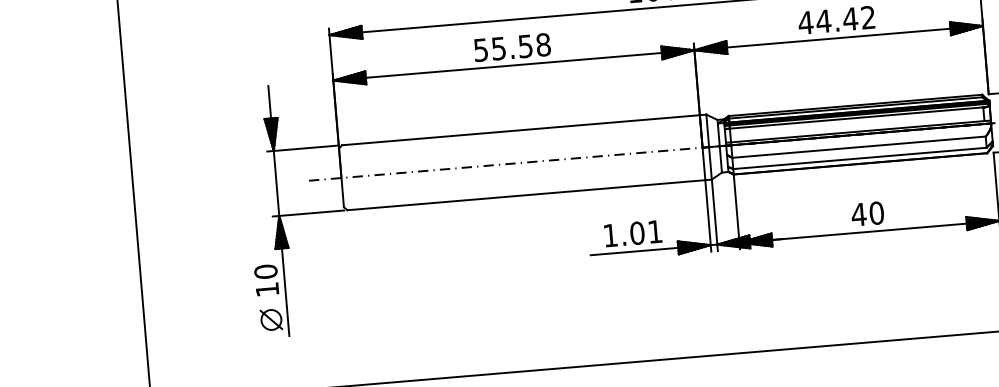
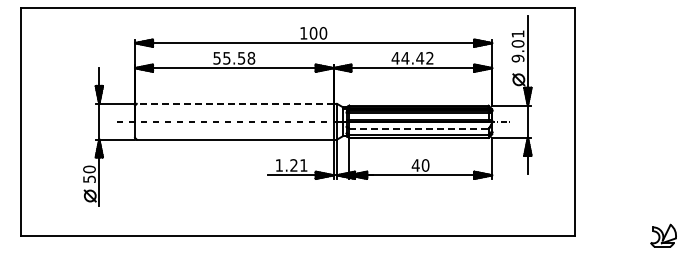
line: (519, 129) -> (234, 103), solid -> dashed
line: (858, 147) -> (418, 128), solid -> dashed
text: (636, 233) -> (293, 165), 1.01 -> 1.21
text: (267, 288) -> (89, 178), 10 -> 50

